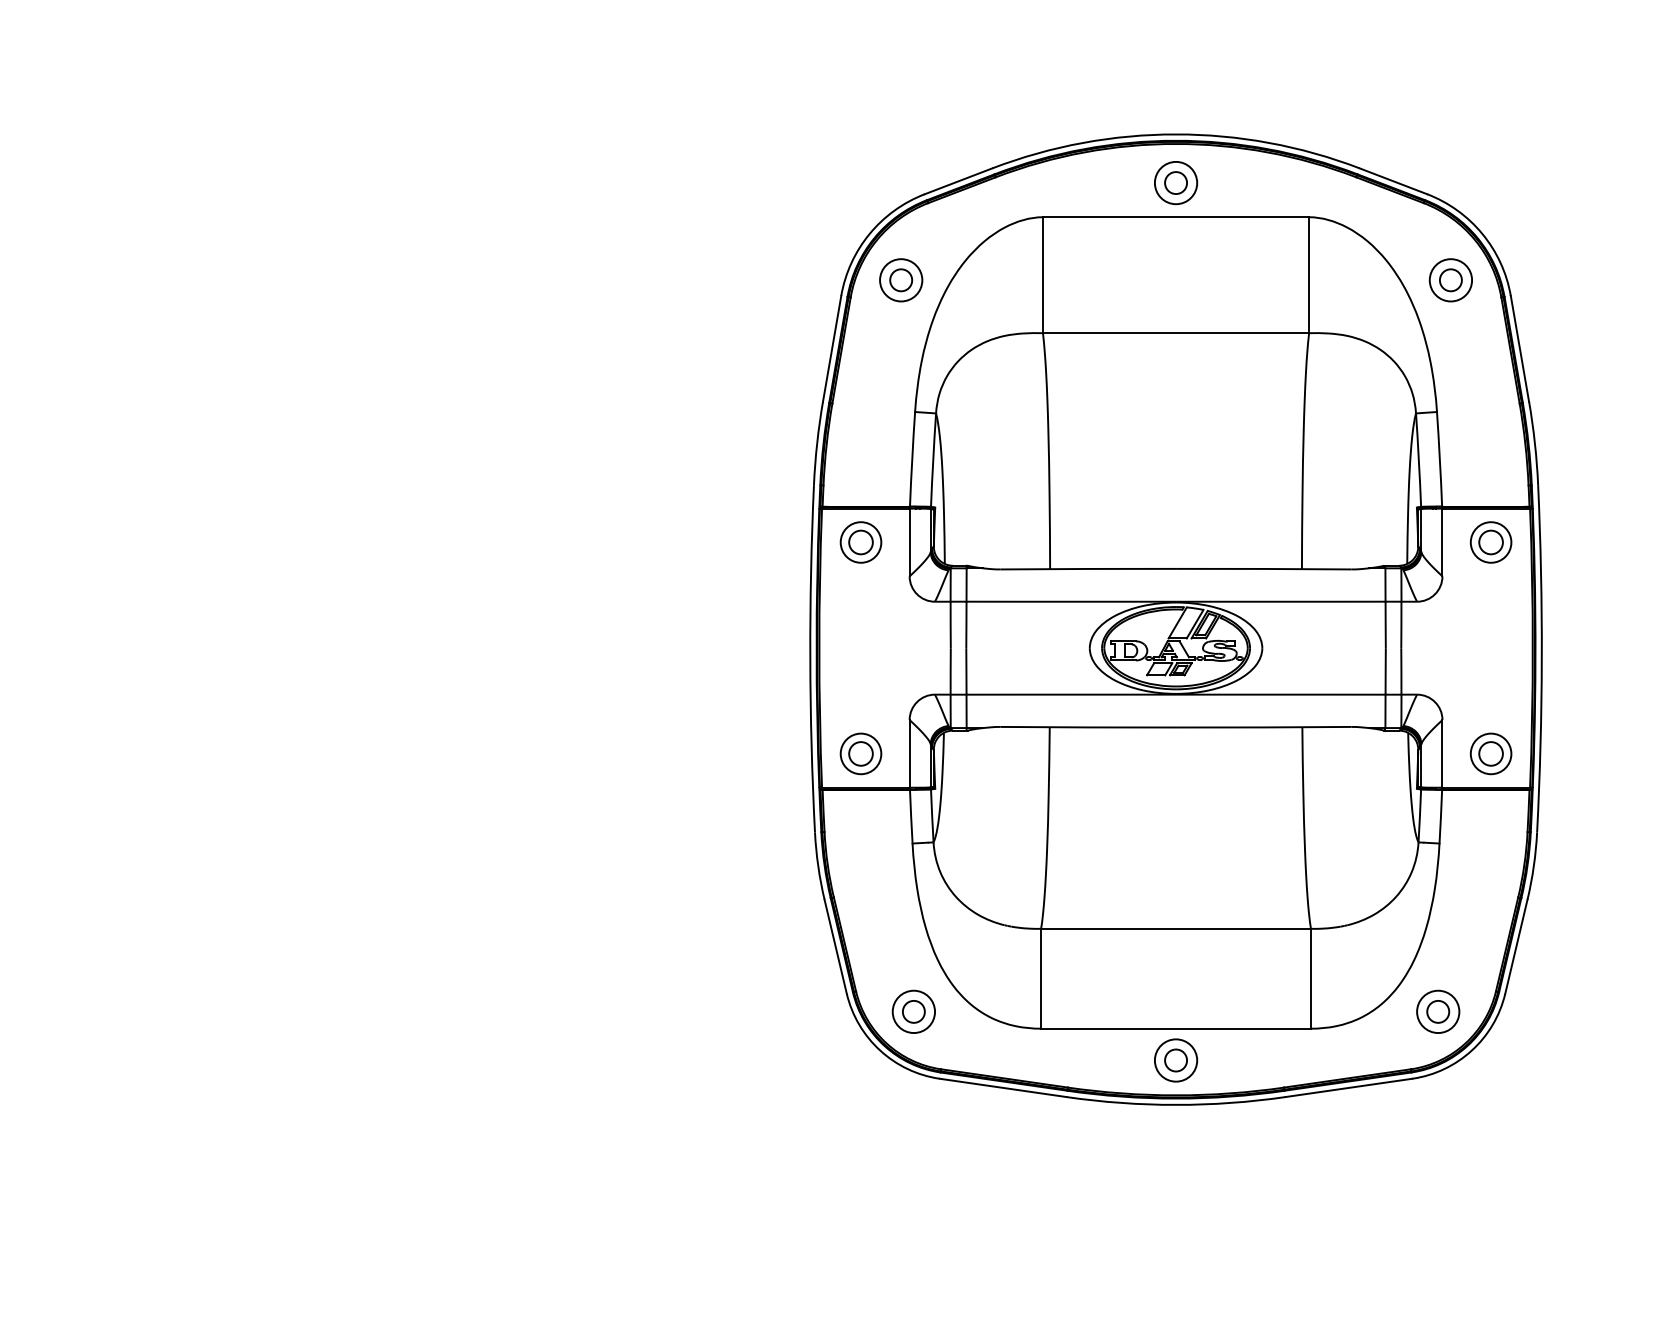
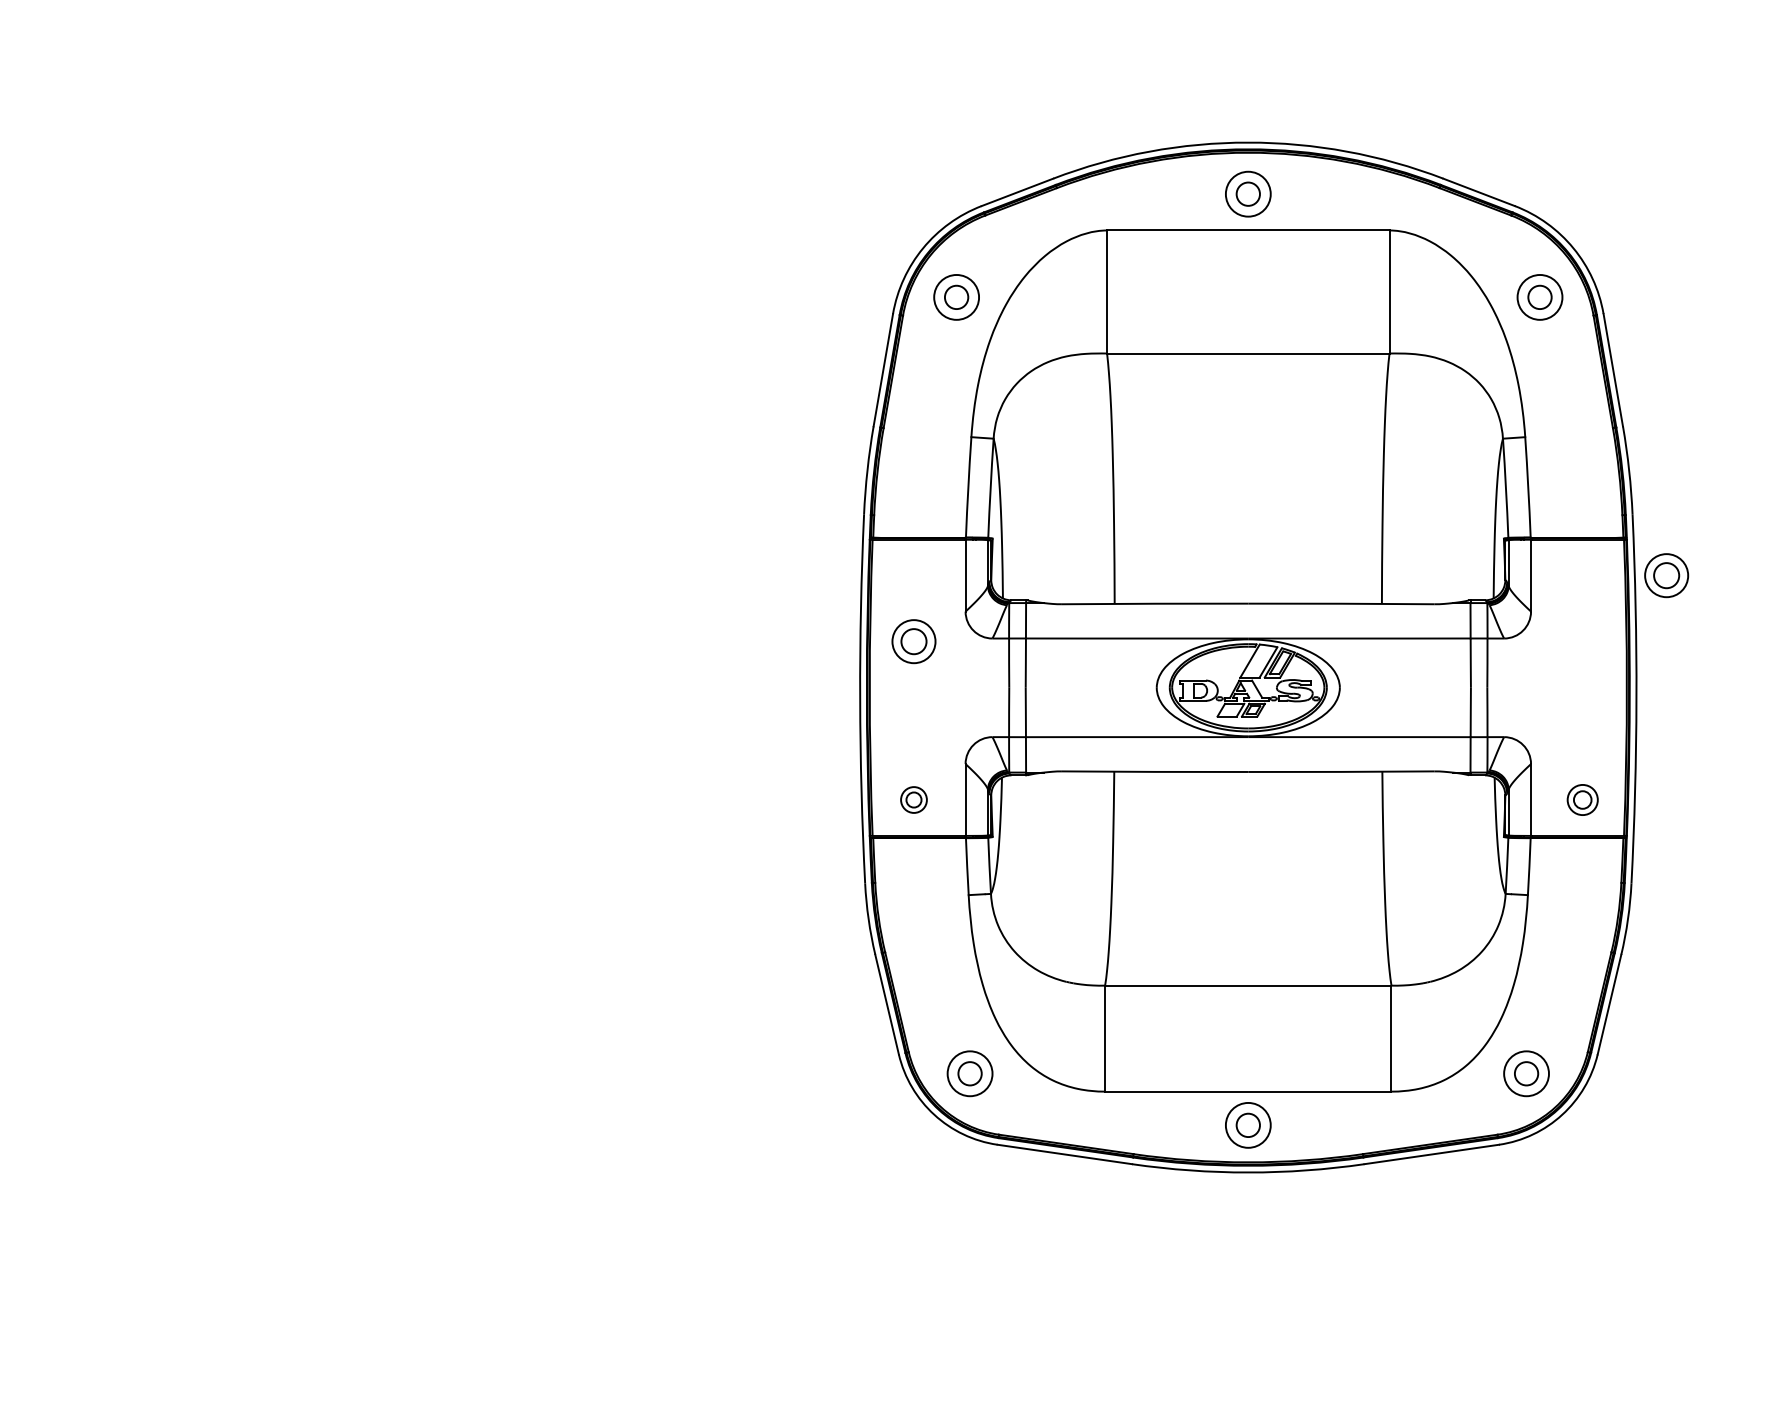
part: (860, 542) -> (913, 641), moved
part: (1490, 542) -> (1666, 575), moved
part: (860, 753) -> (913, 799), size x0.6
part: (1490, 753) -> (1582, 799), size x0.7

